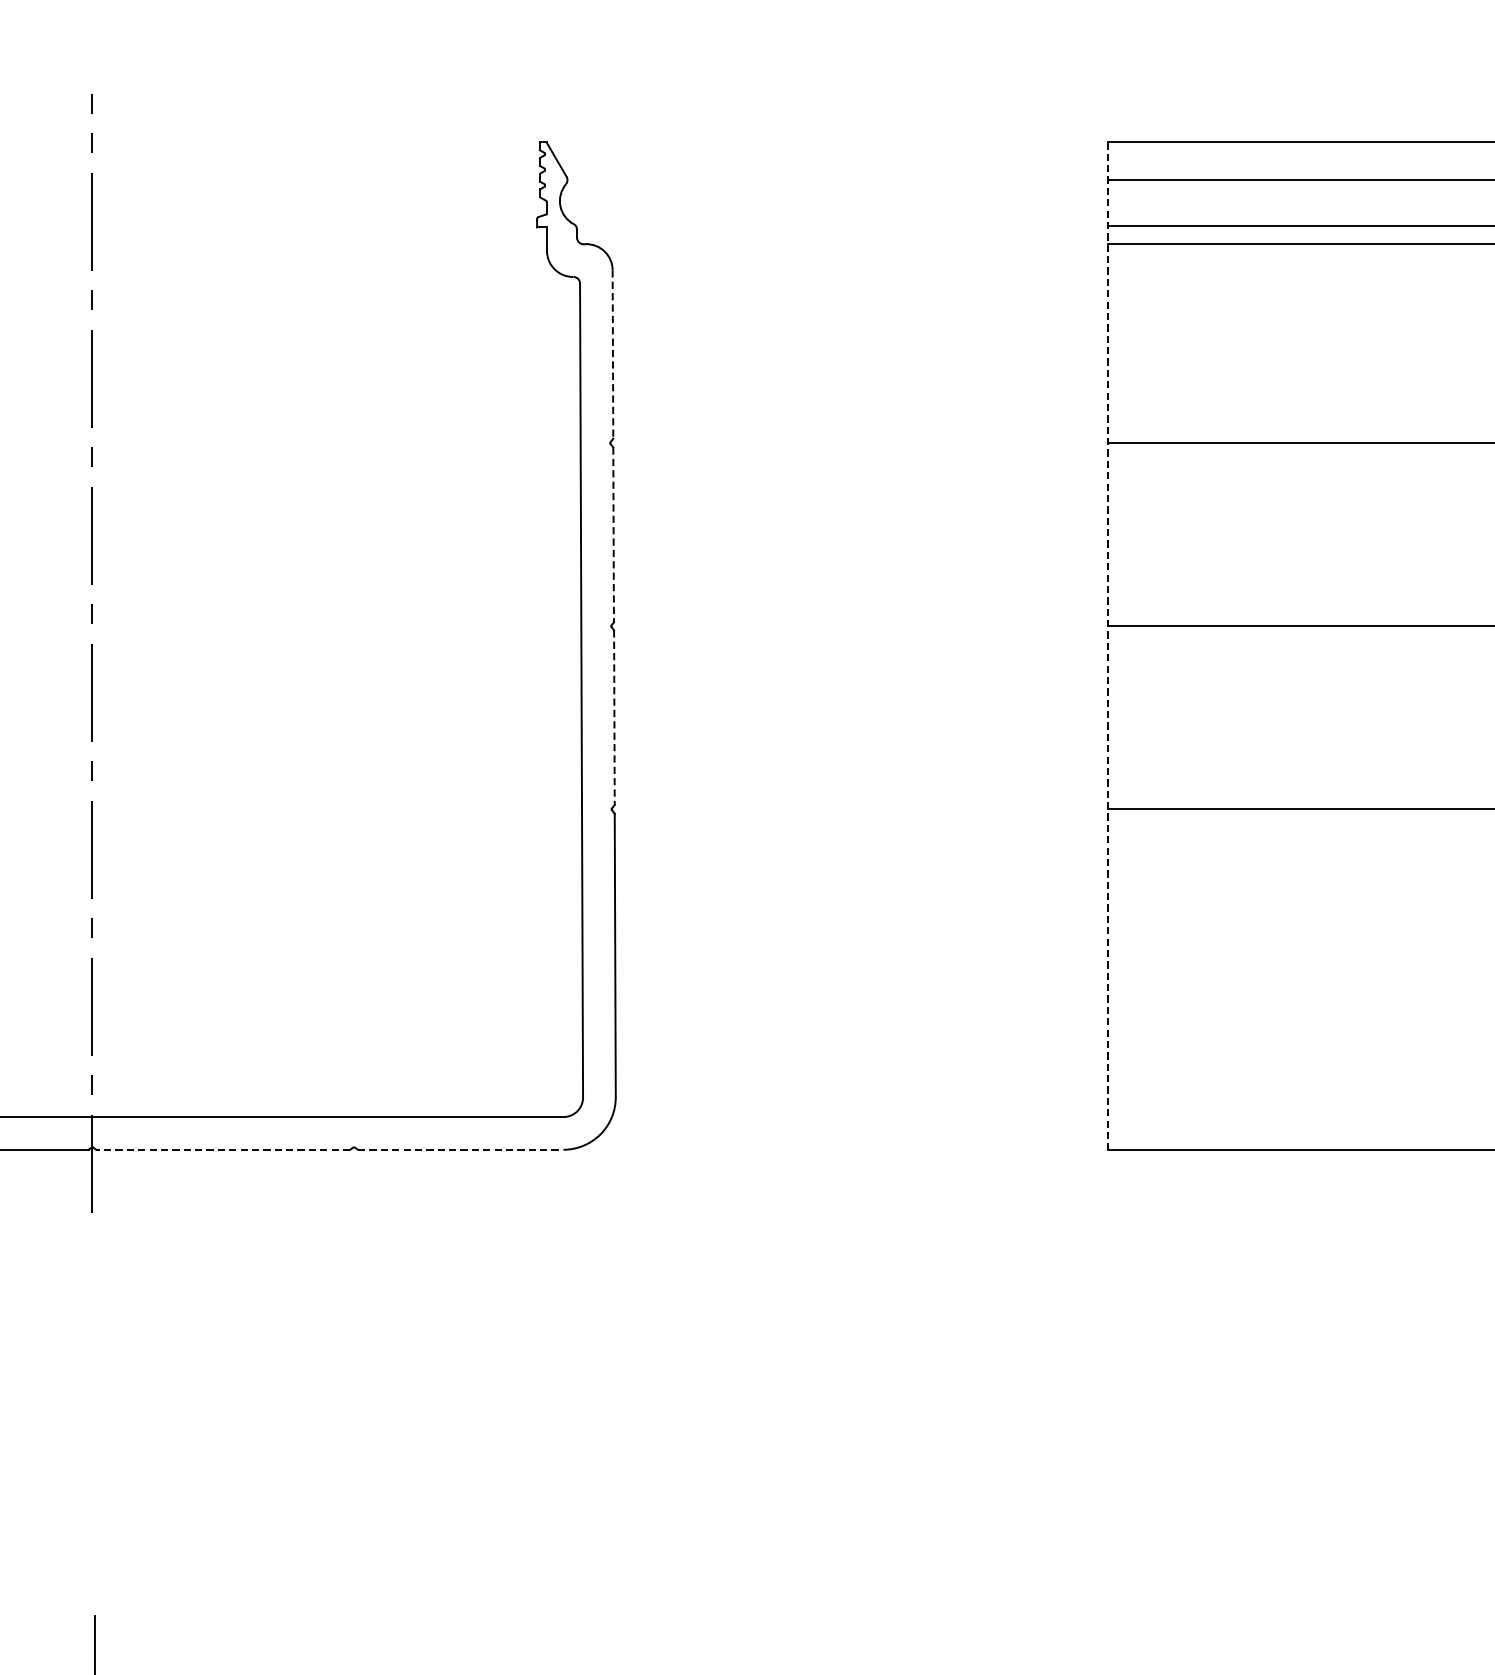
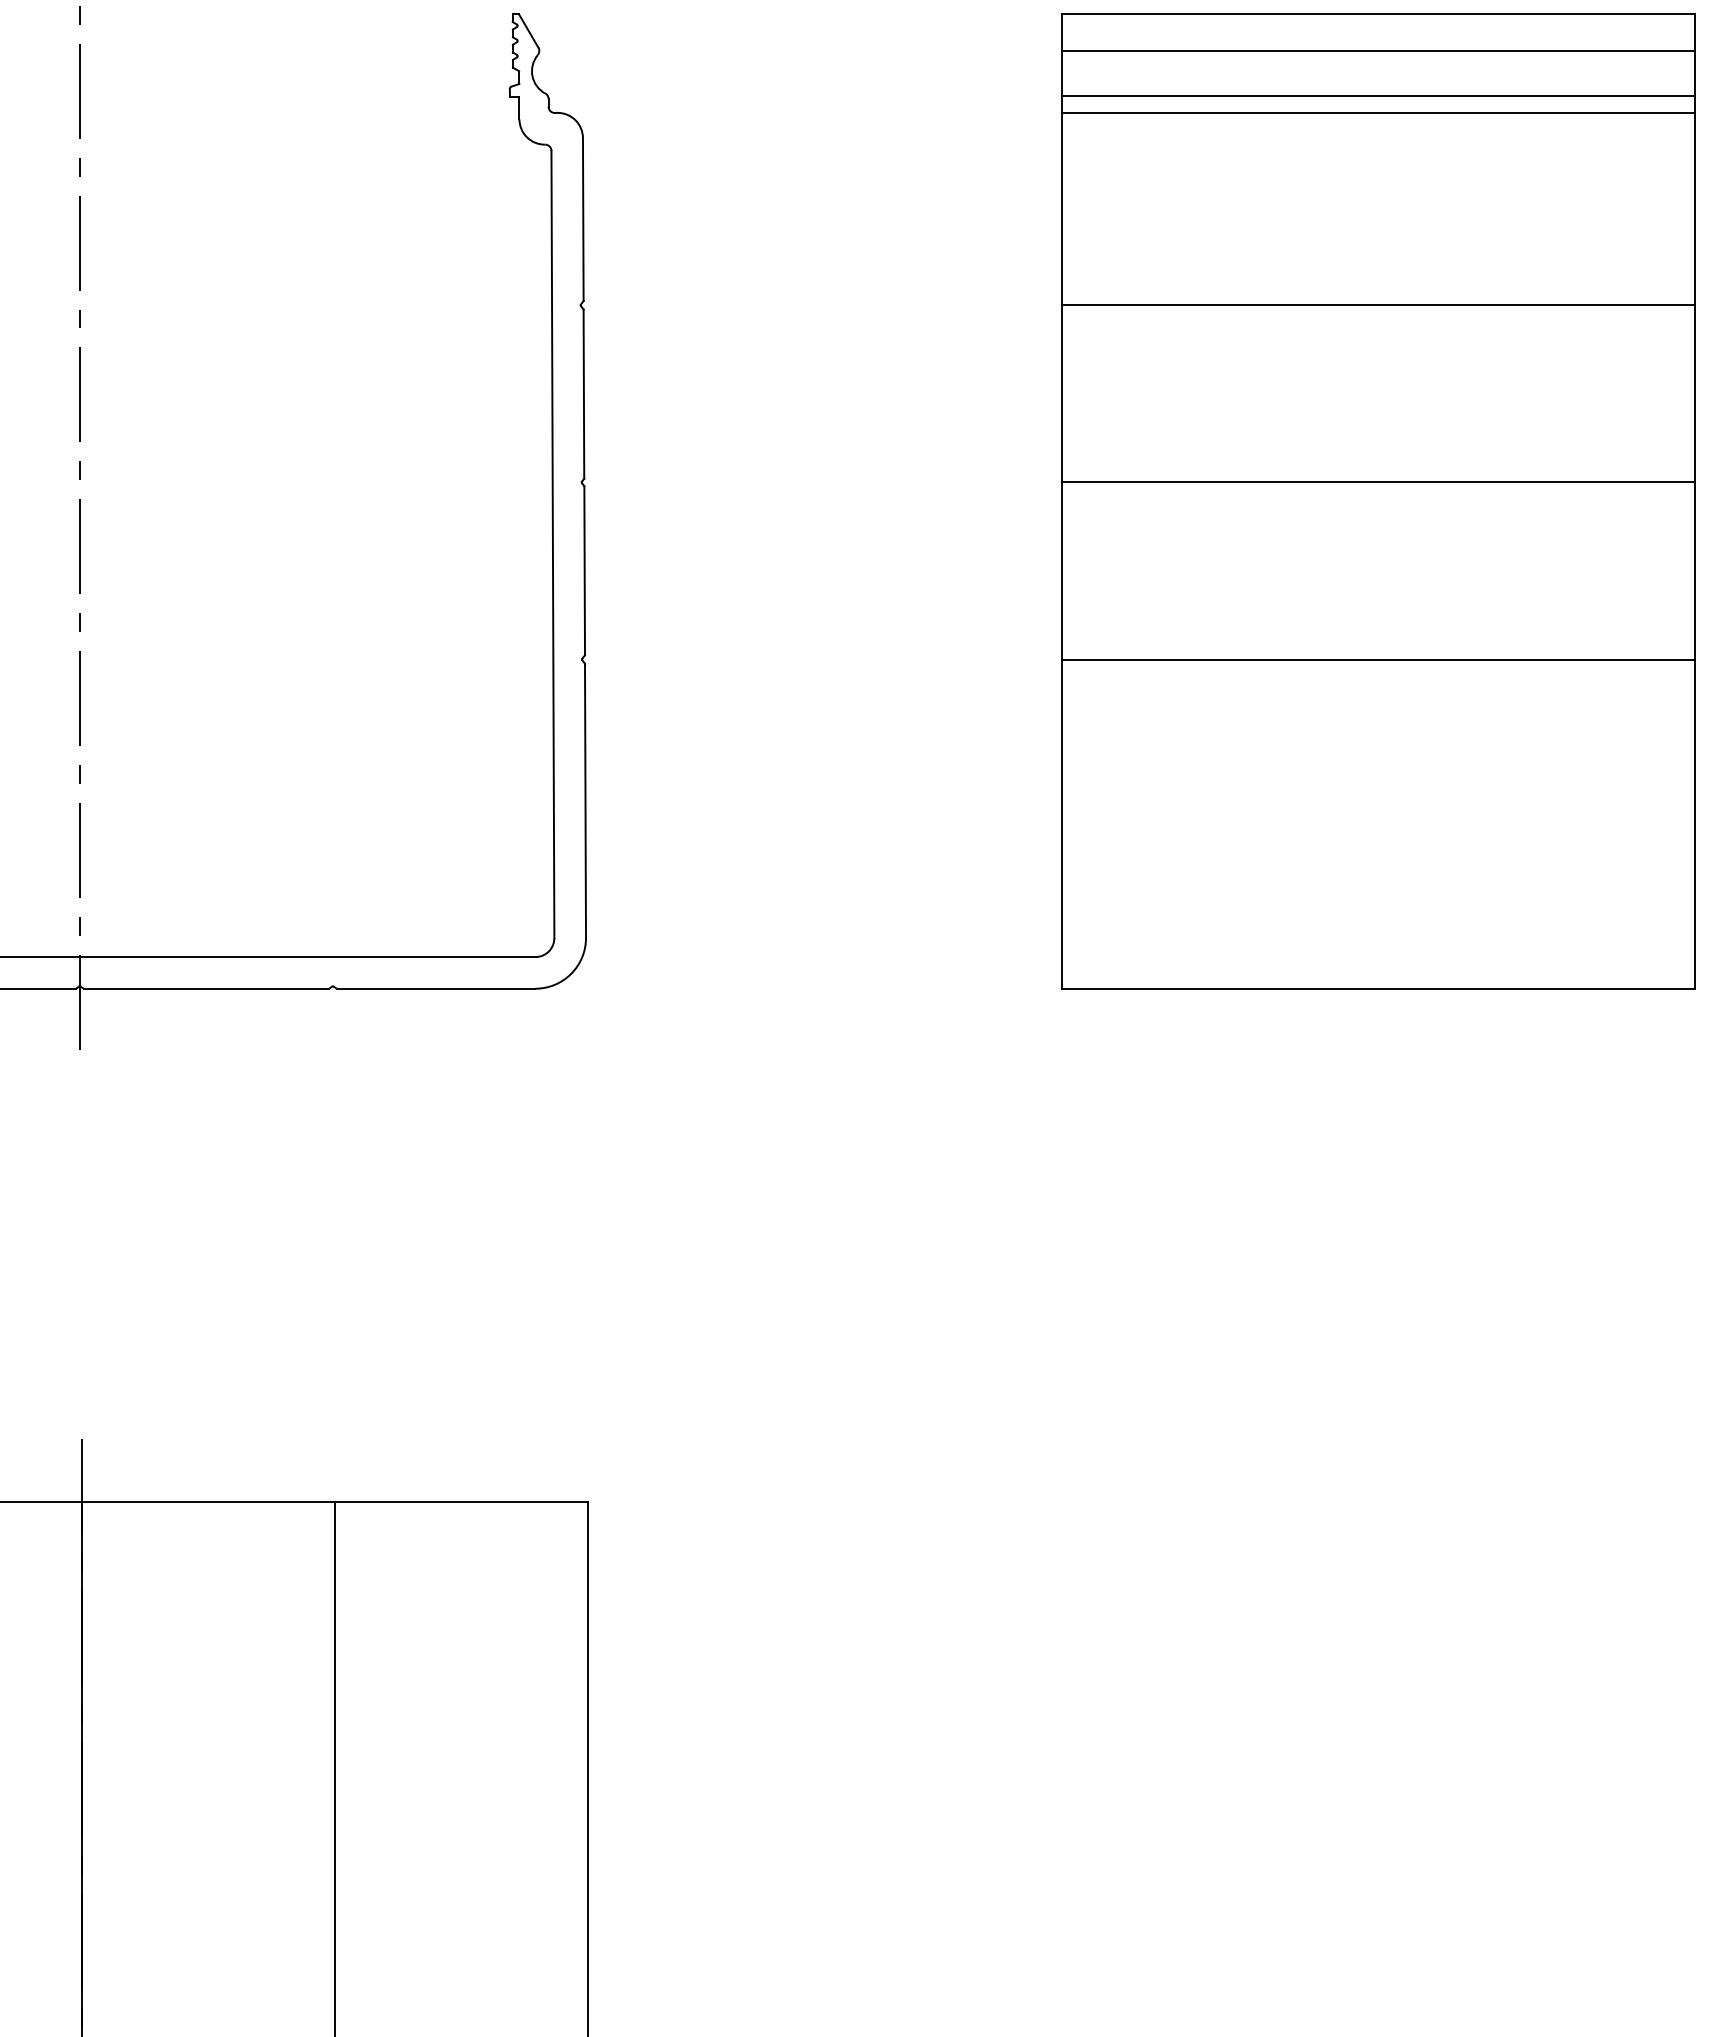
line: (613, 355) -> (583, 220), dashed -> solid
line: (613, 535) -> (583, 394), dashed -> solid
line: (1108, 647) -> (1062, 502), dashed -> solid
line: (614, 717) -> (584, 570), dashed -> solid
line: (223, 1149) -> (206, 988), dashed -> solid
line: (461, 1149) -> (436, 988), dashed -> solid

